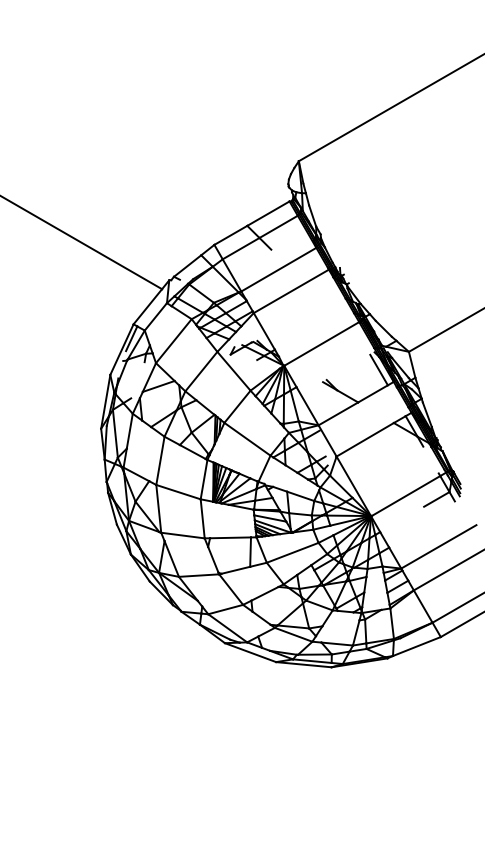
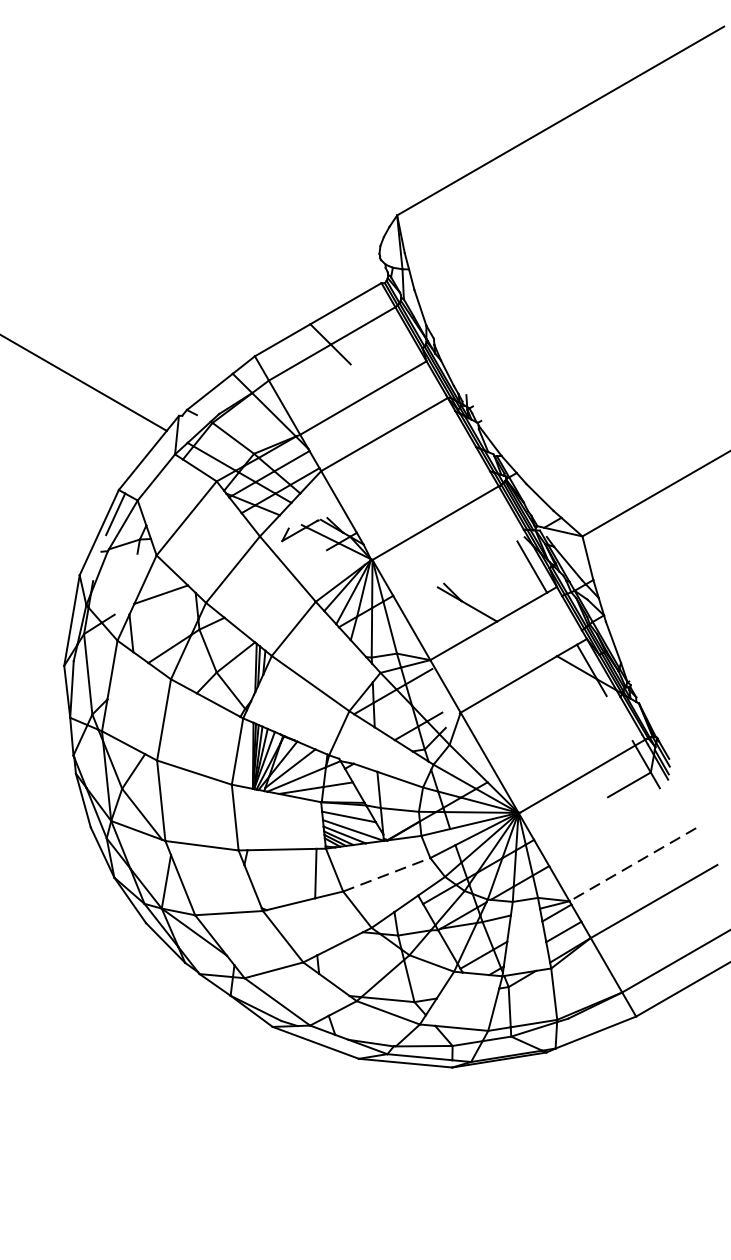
line: (438, 547) -> (632, 865), solid -> dashed
line: (292, 552) -> (386, 874), solid -> dashed

